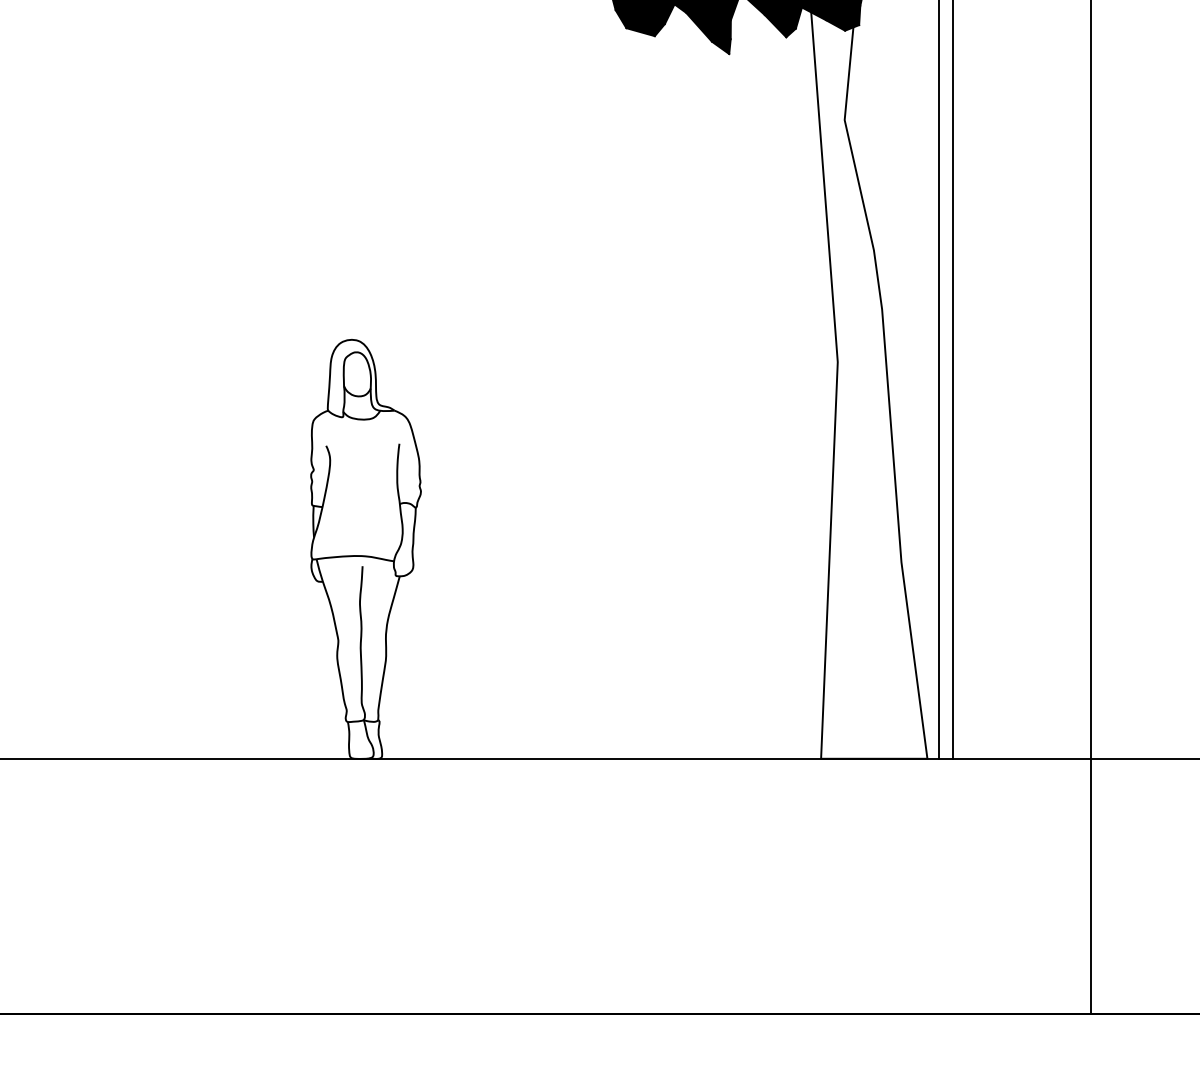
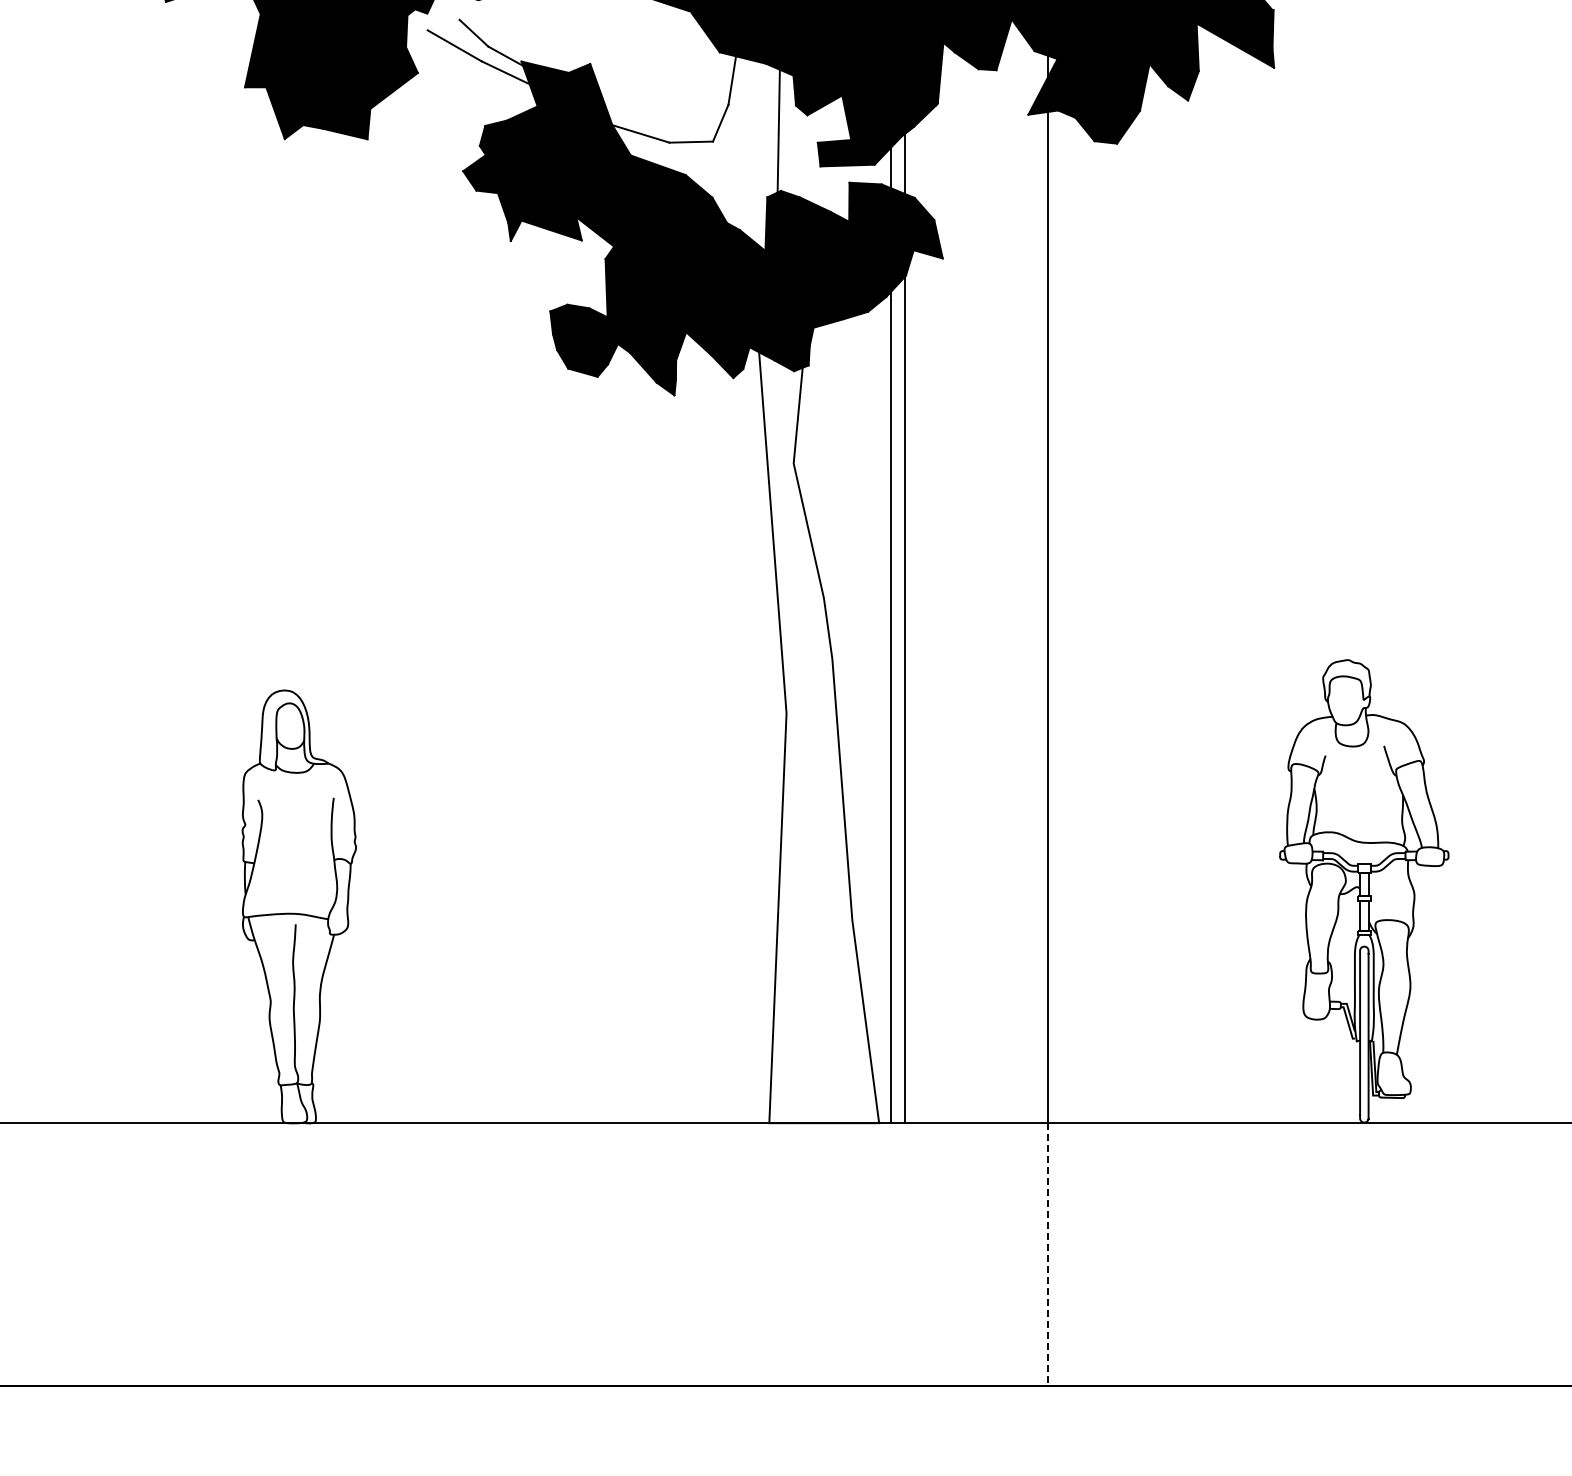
line: (1090, 885) -> (1047, 1254), solid -> dashed

